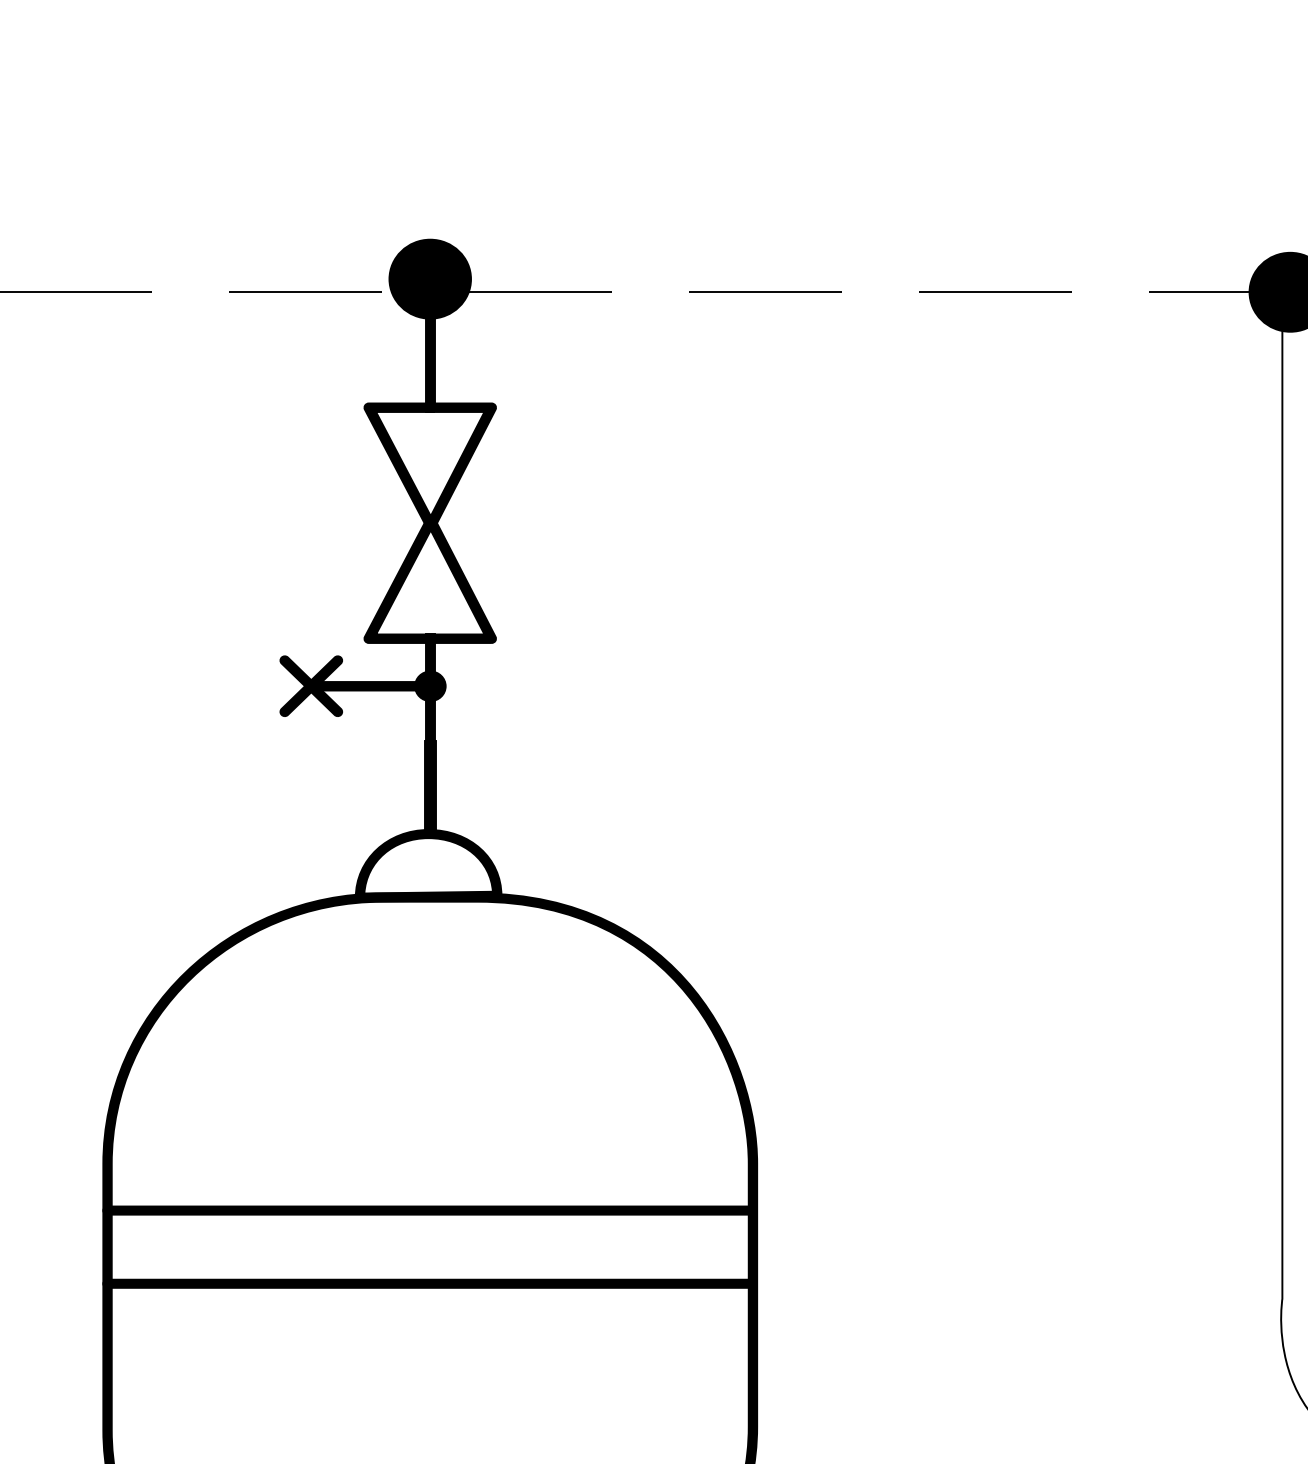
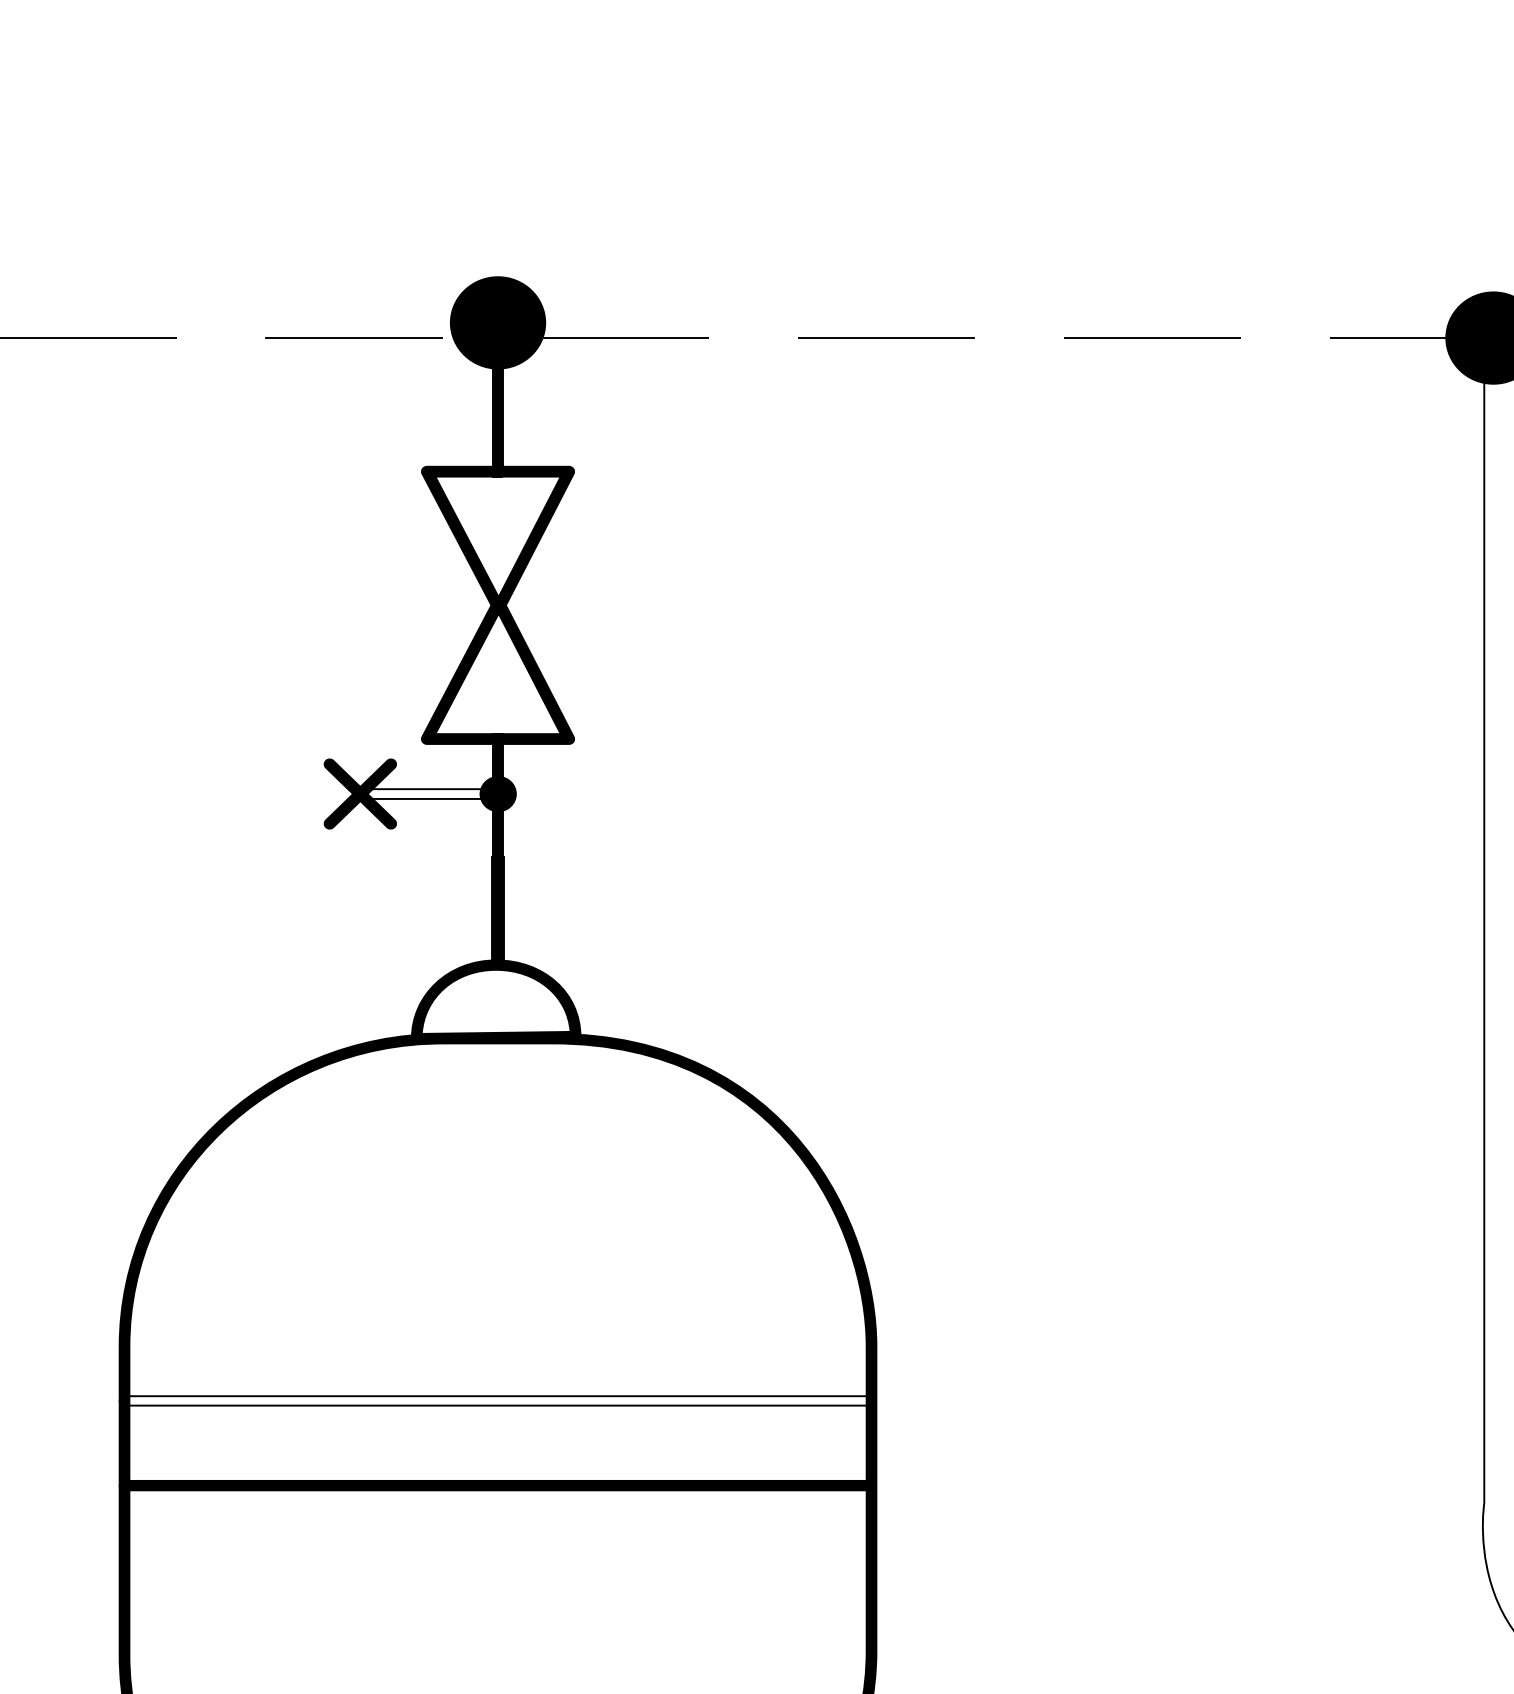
fill: (370, 686) -> (428, 794), removed
fill: (428, 1210) -> (496, 1400), removed

